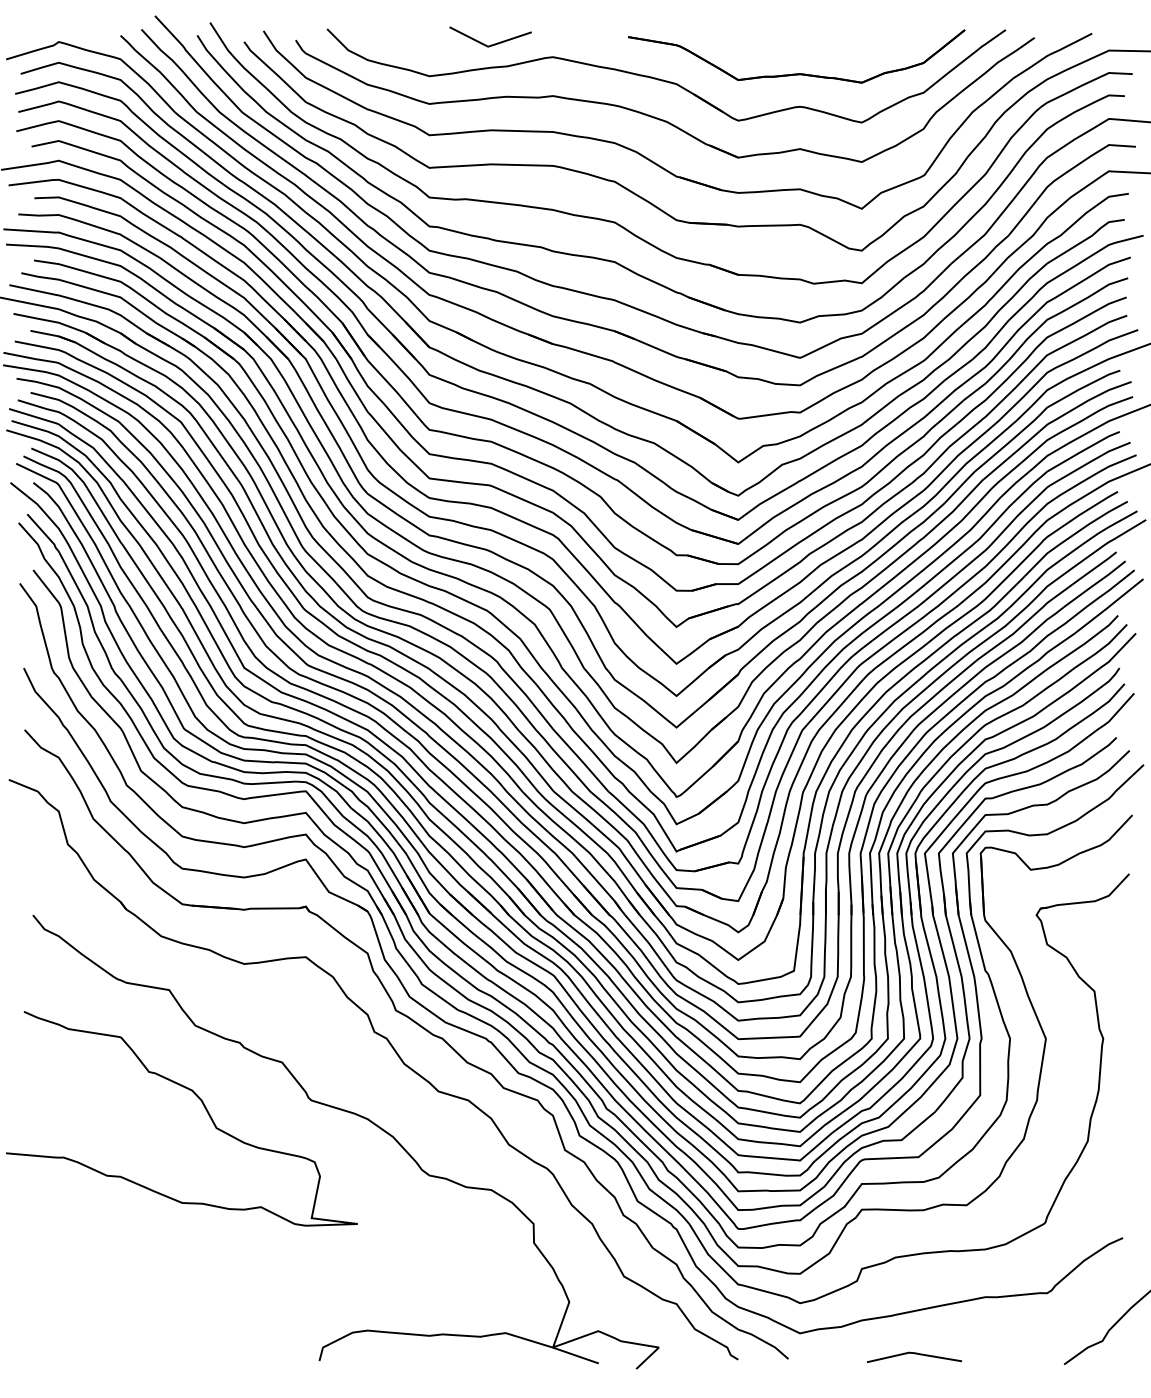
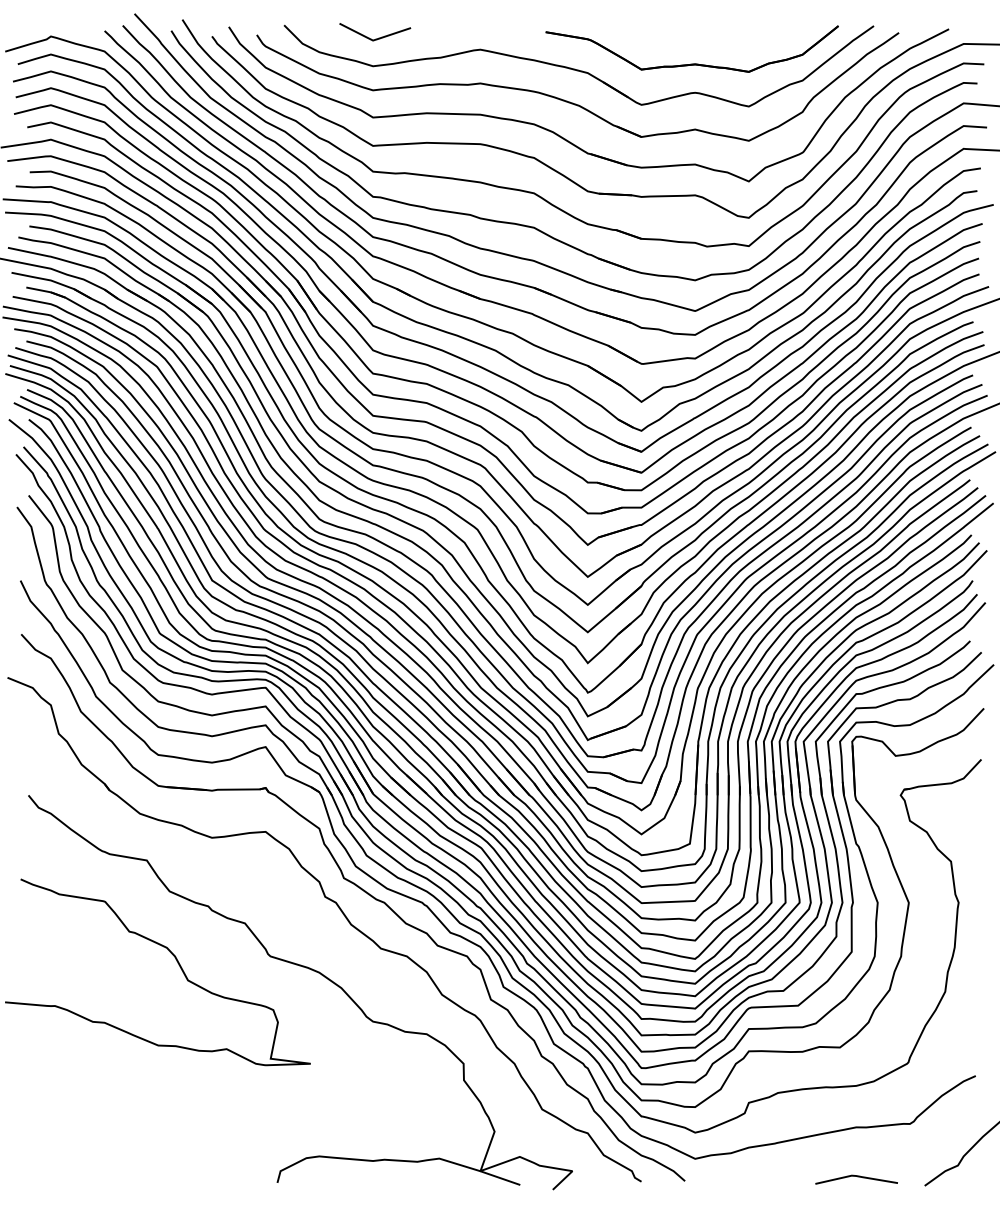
line: (494, 43) -> (378, 37), moved
line: (915, 1354) -> (857, 1177), moved

